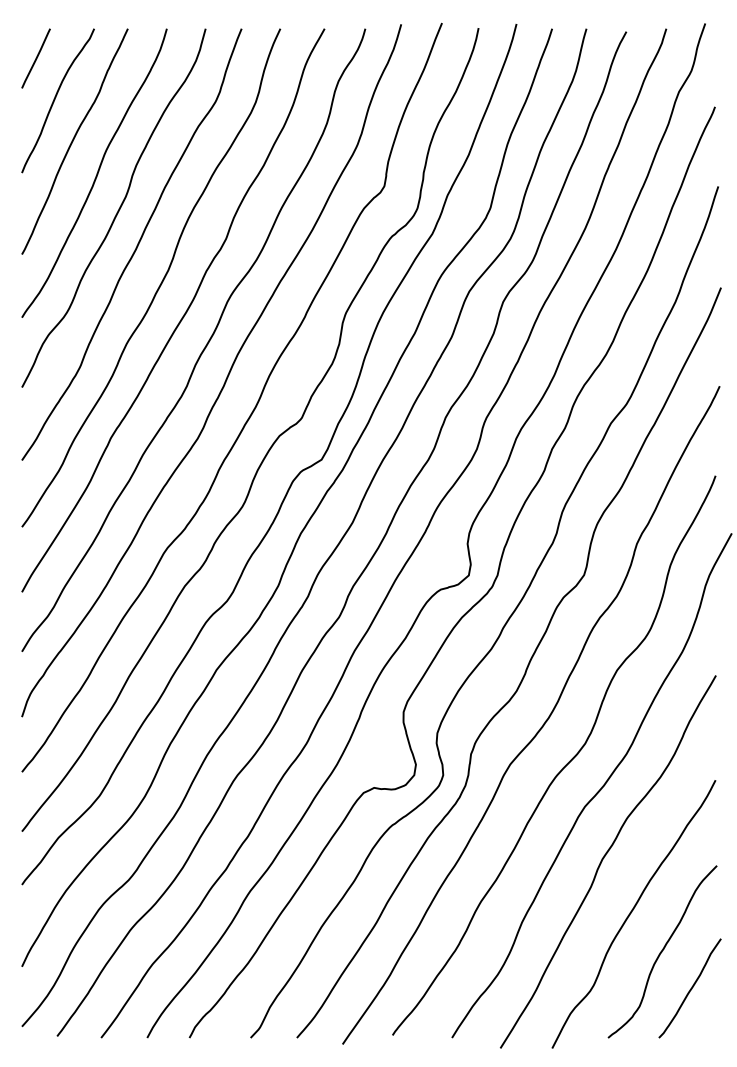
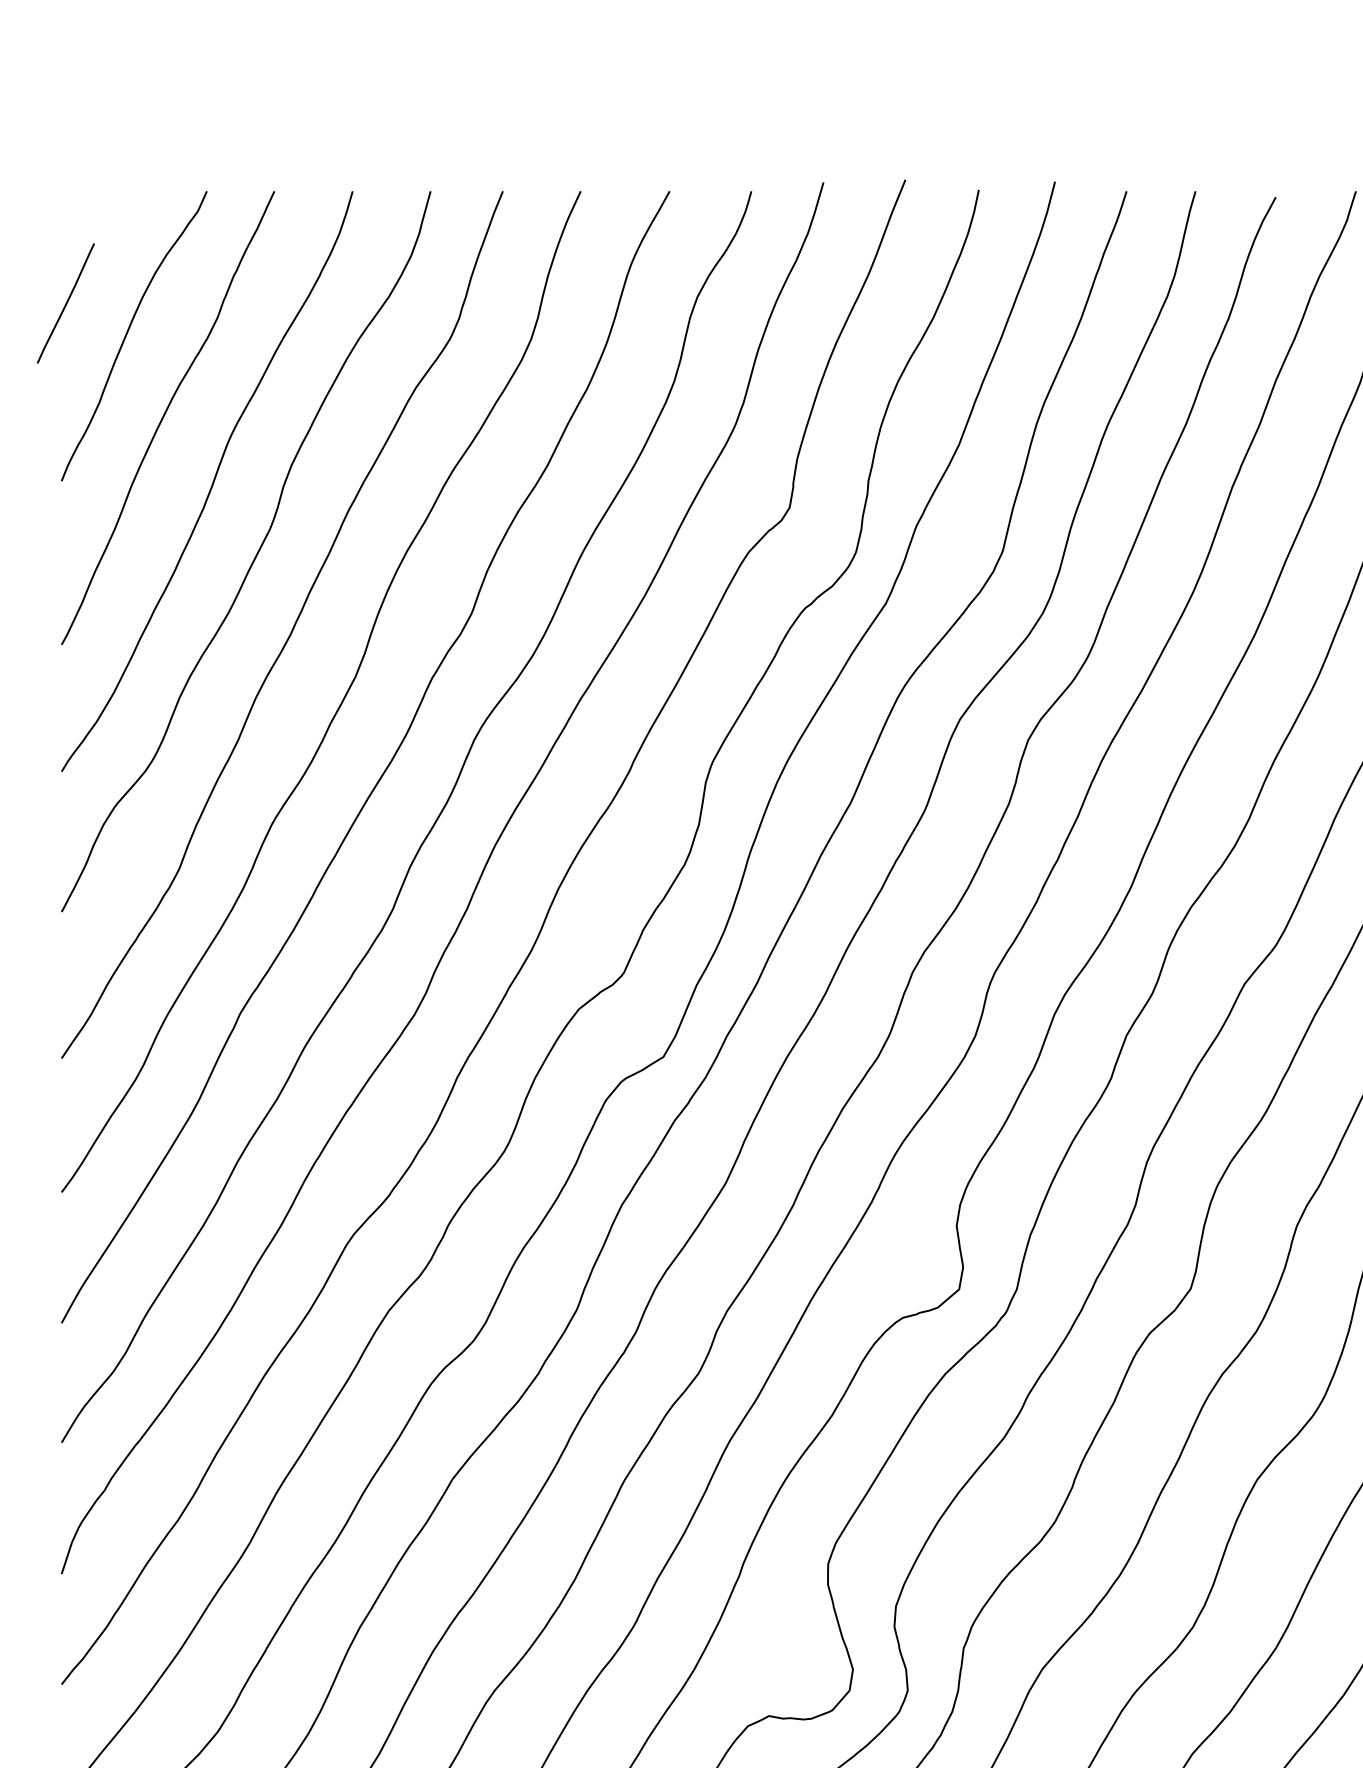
line: (35, 58) -> (64, 303), moved

